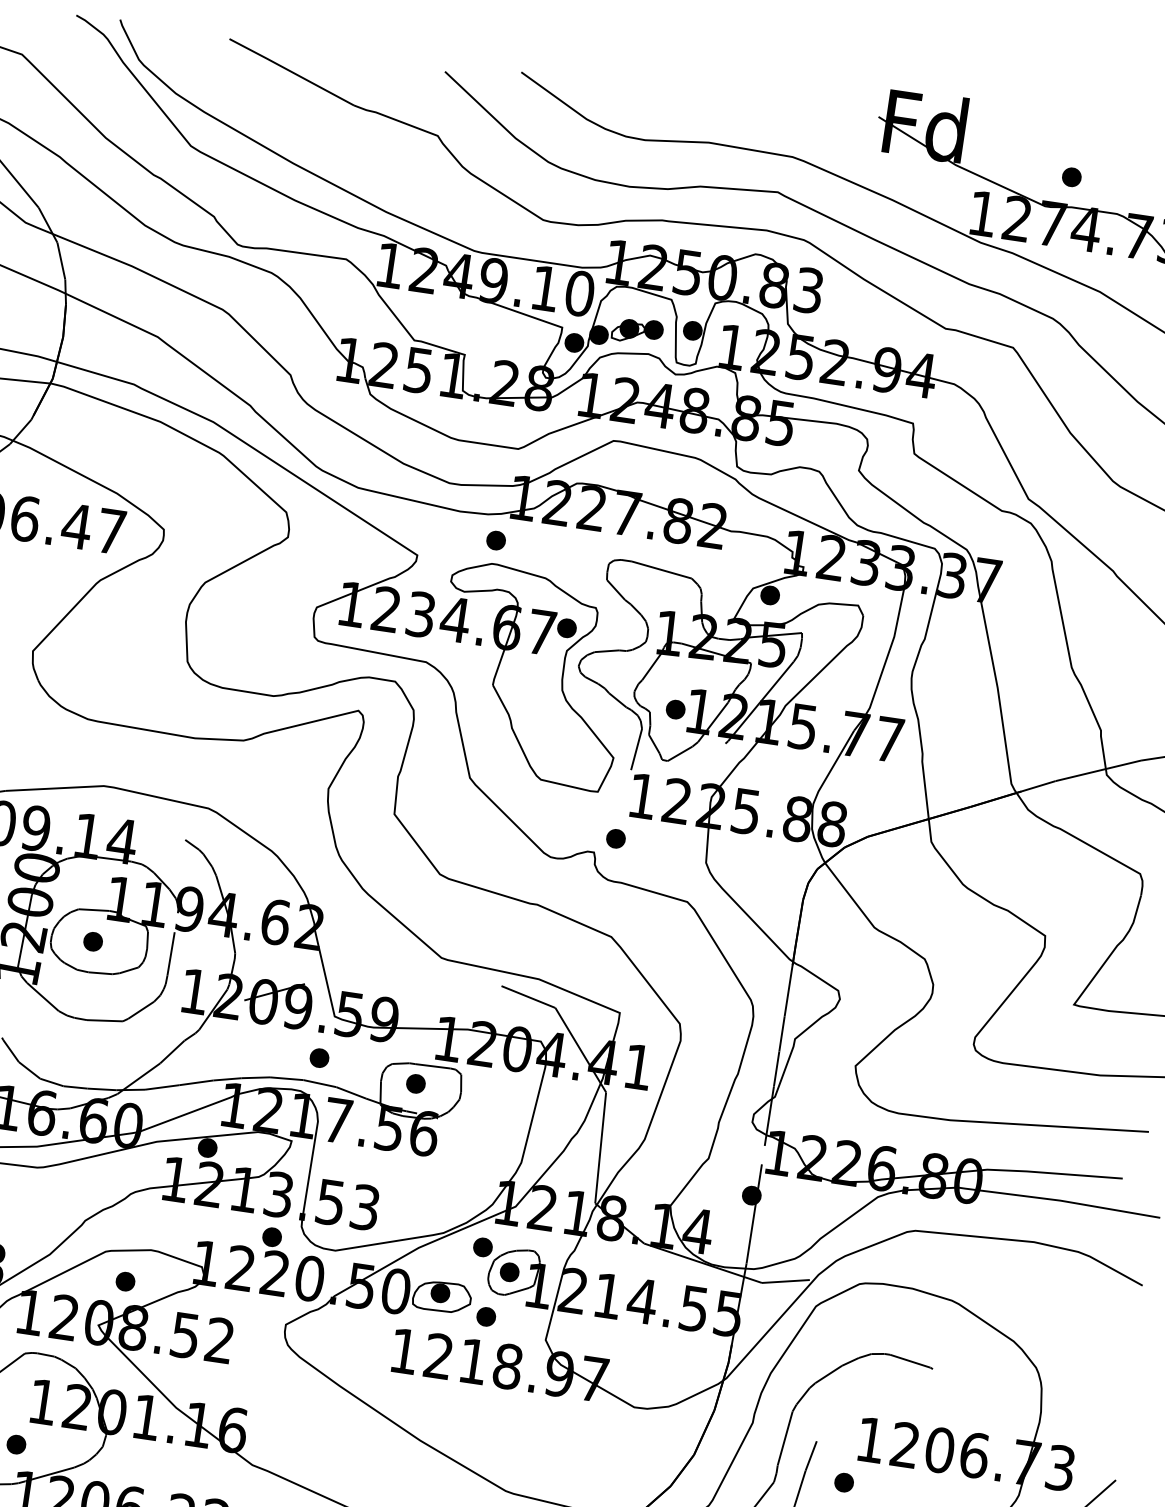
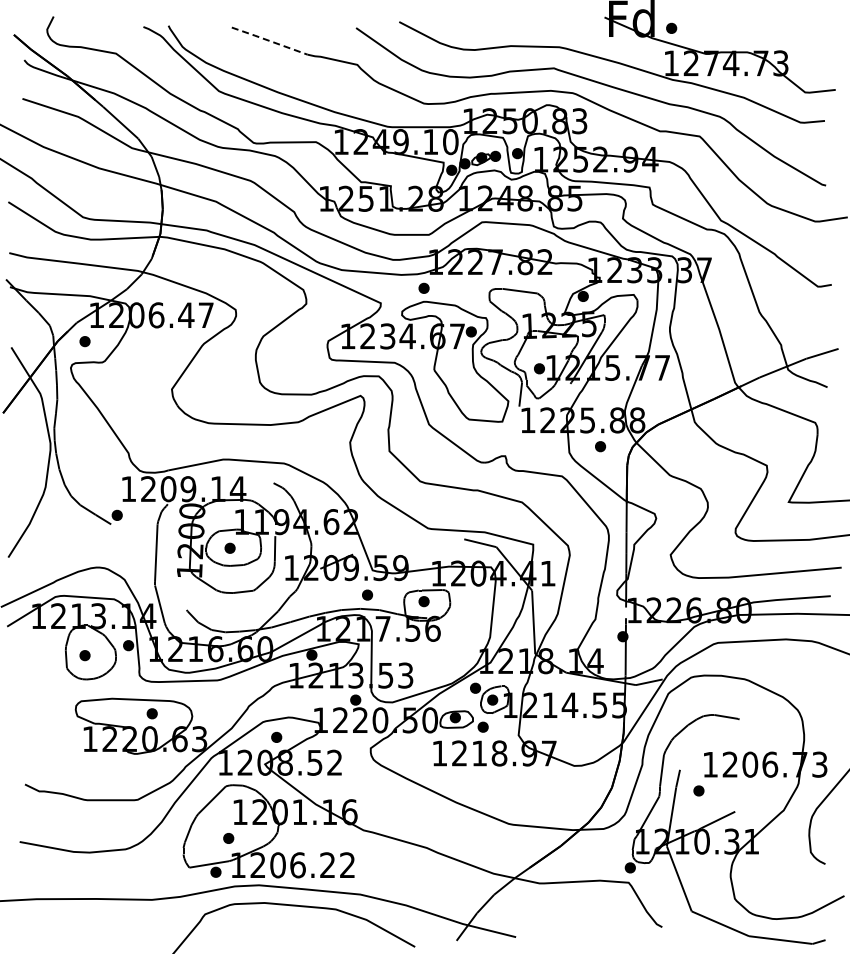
line: (291, 71) -> (269, 40), solid -> dashed
part: (1071, 175) -> (671, 27), moved
part: (615, 838) -> (600, 446), moved

